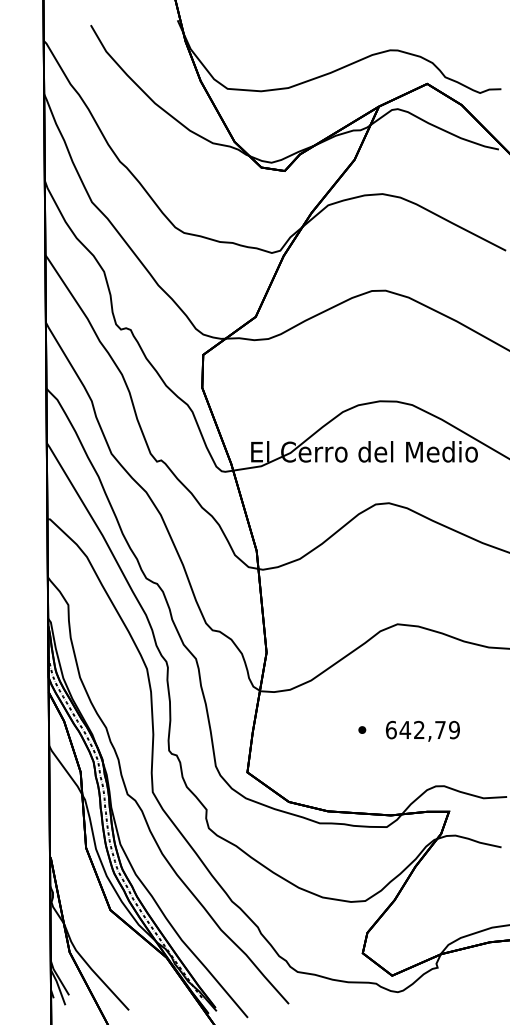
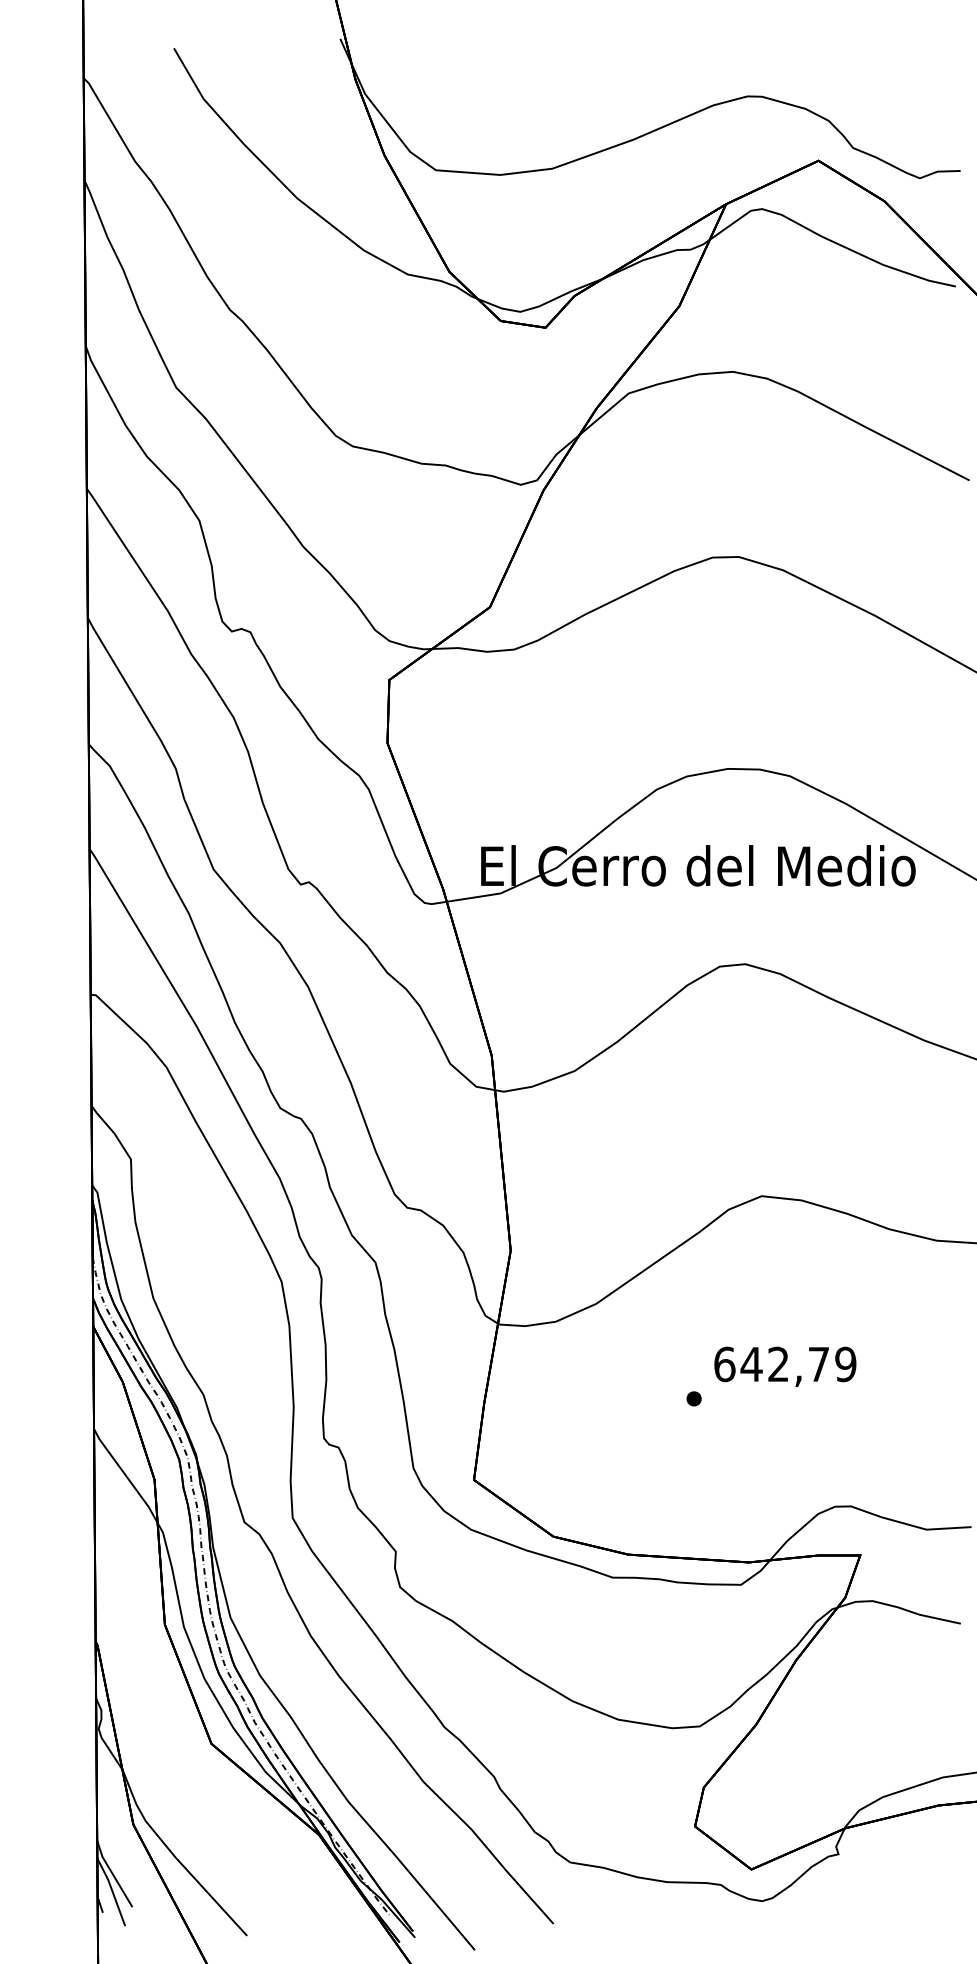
text: (422, 730) -> (784, 1365), moved

